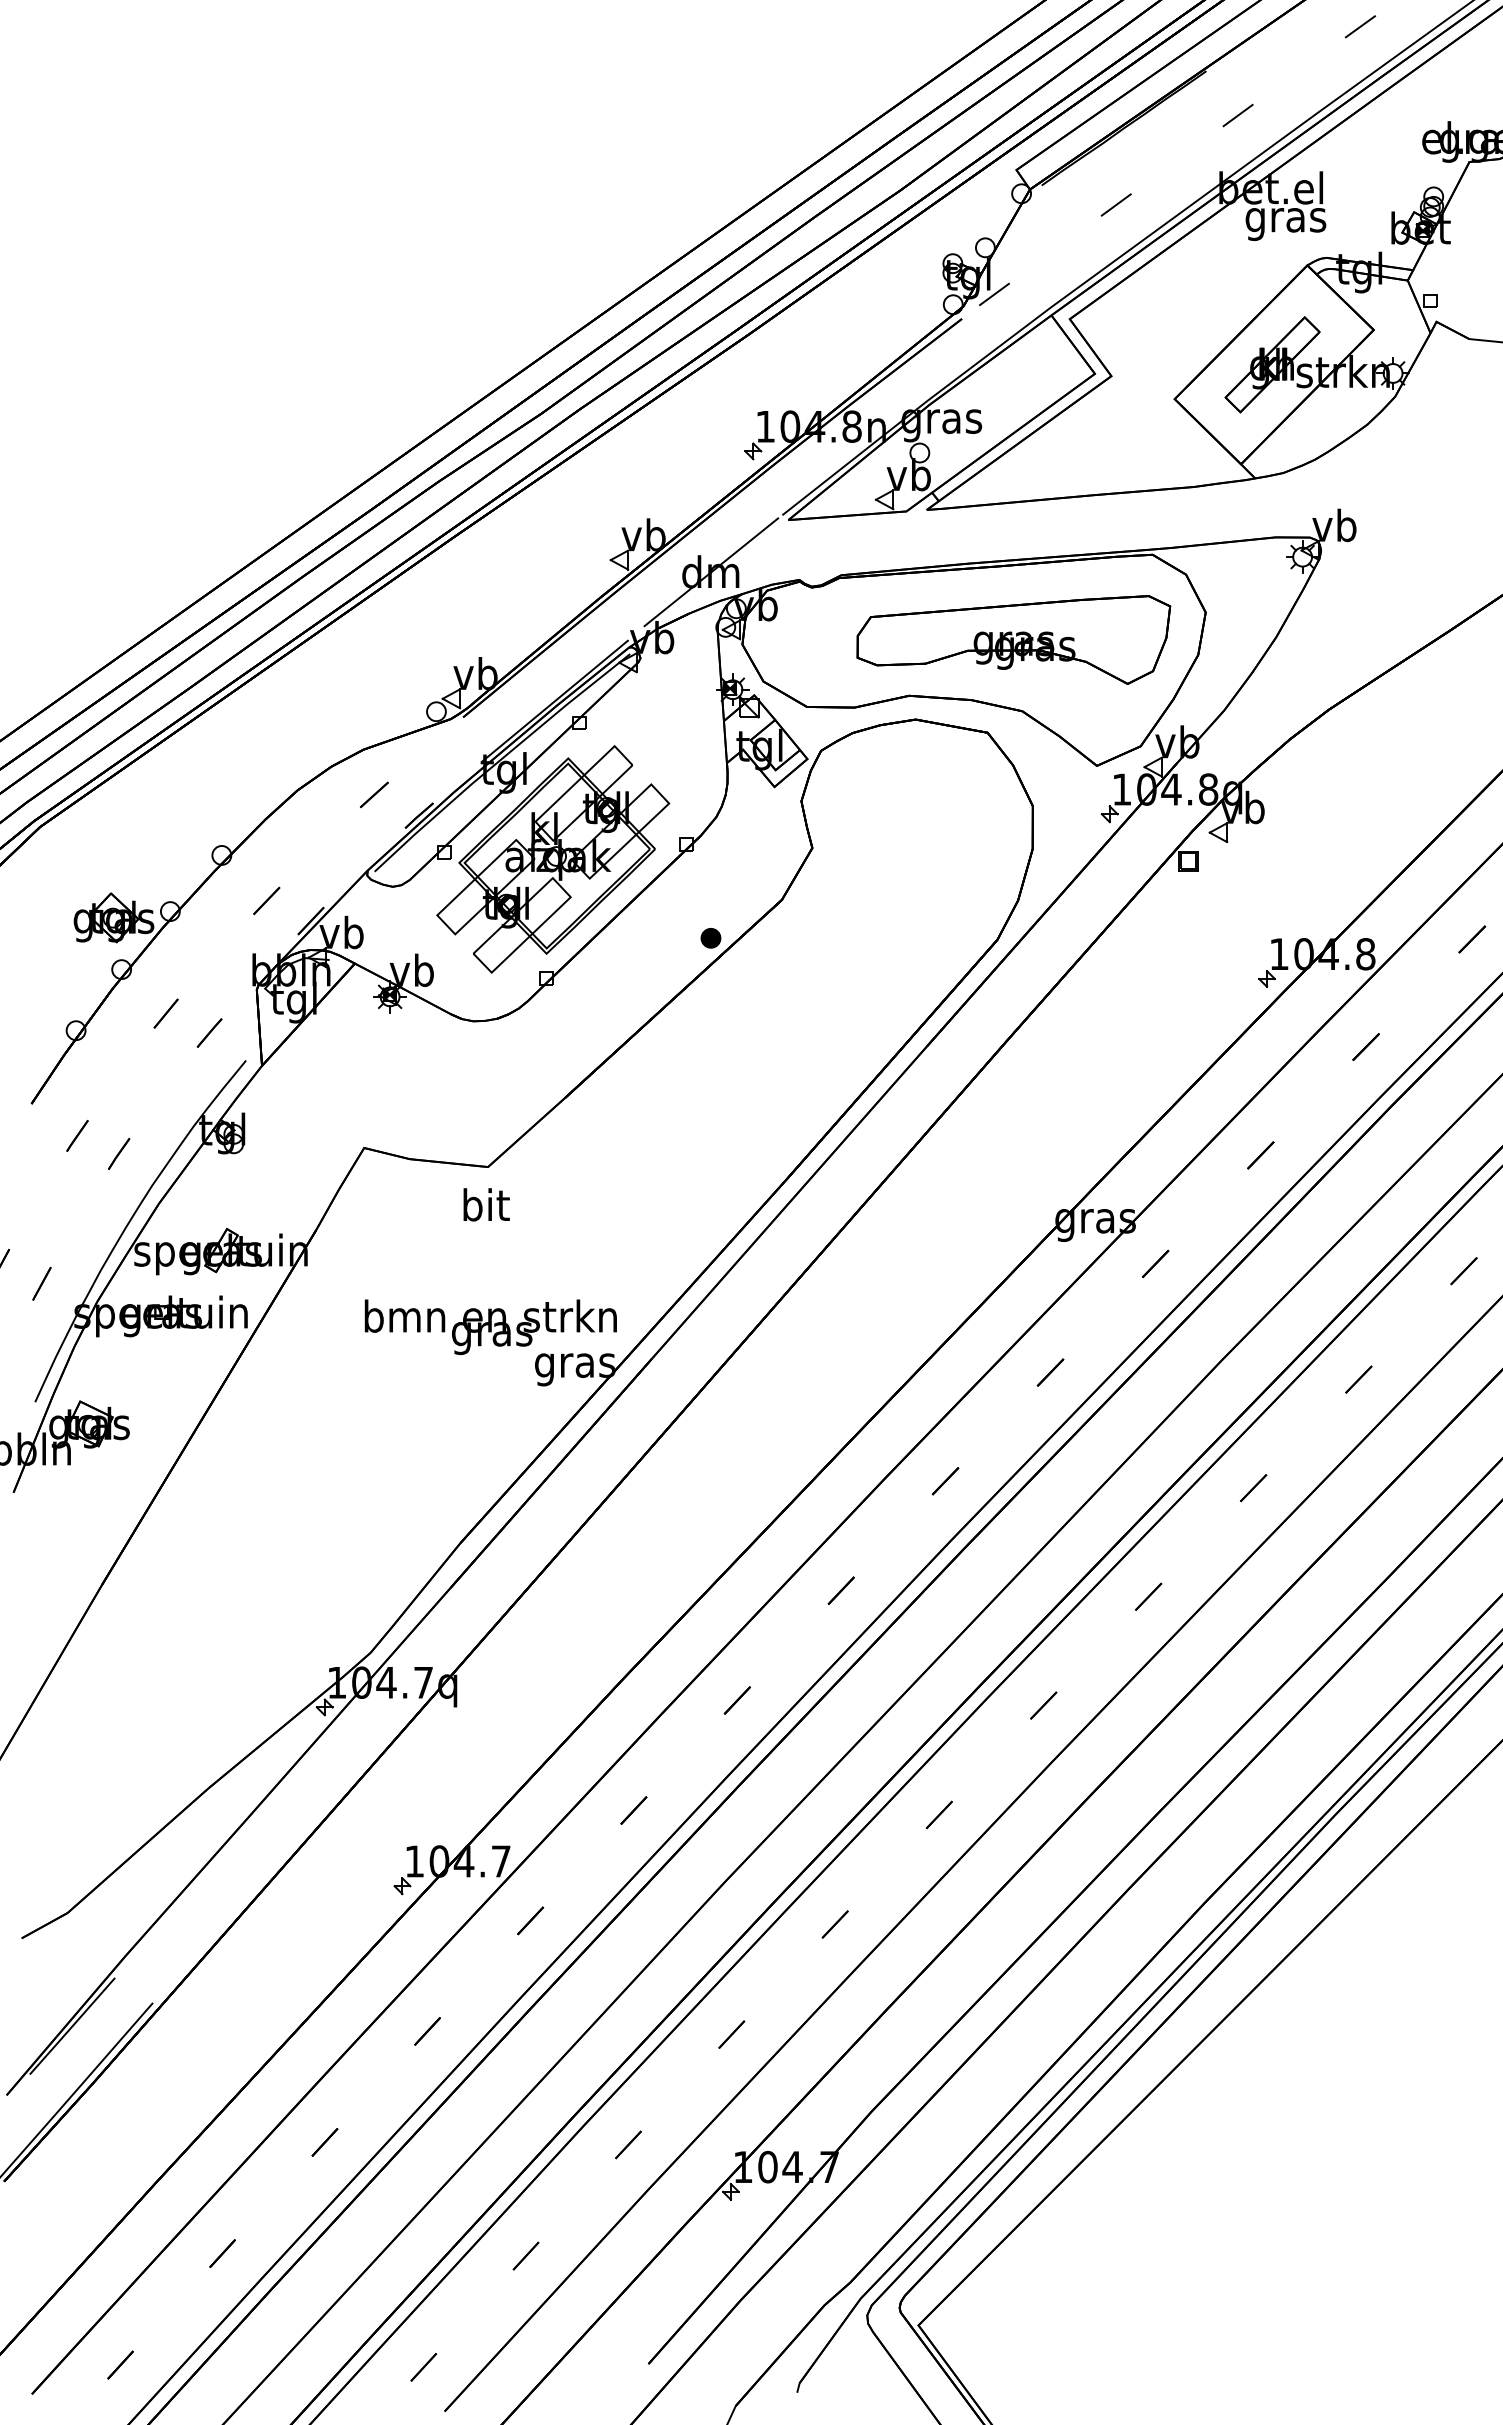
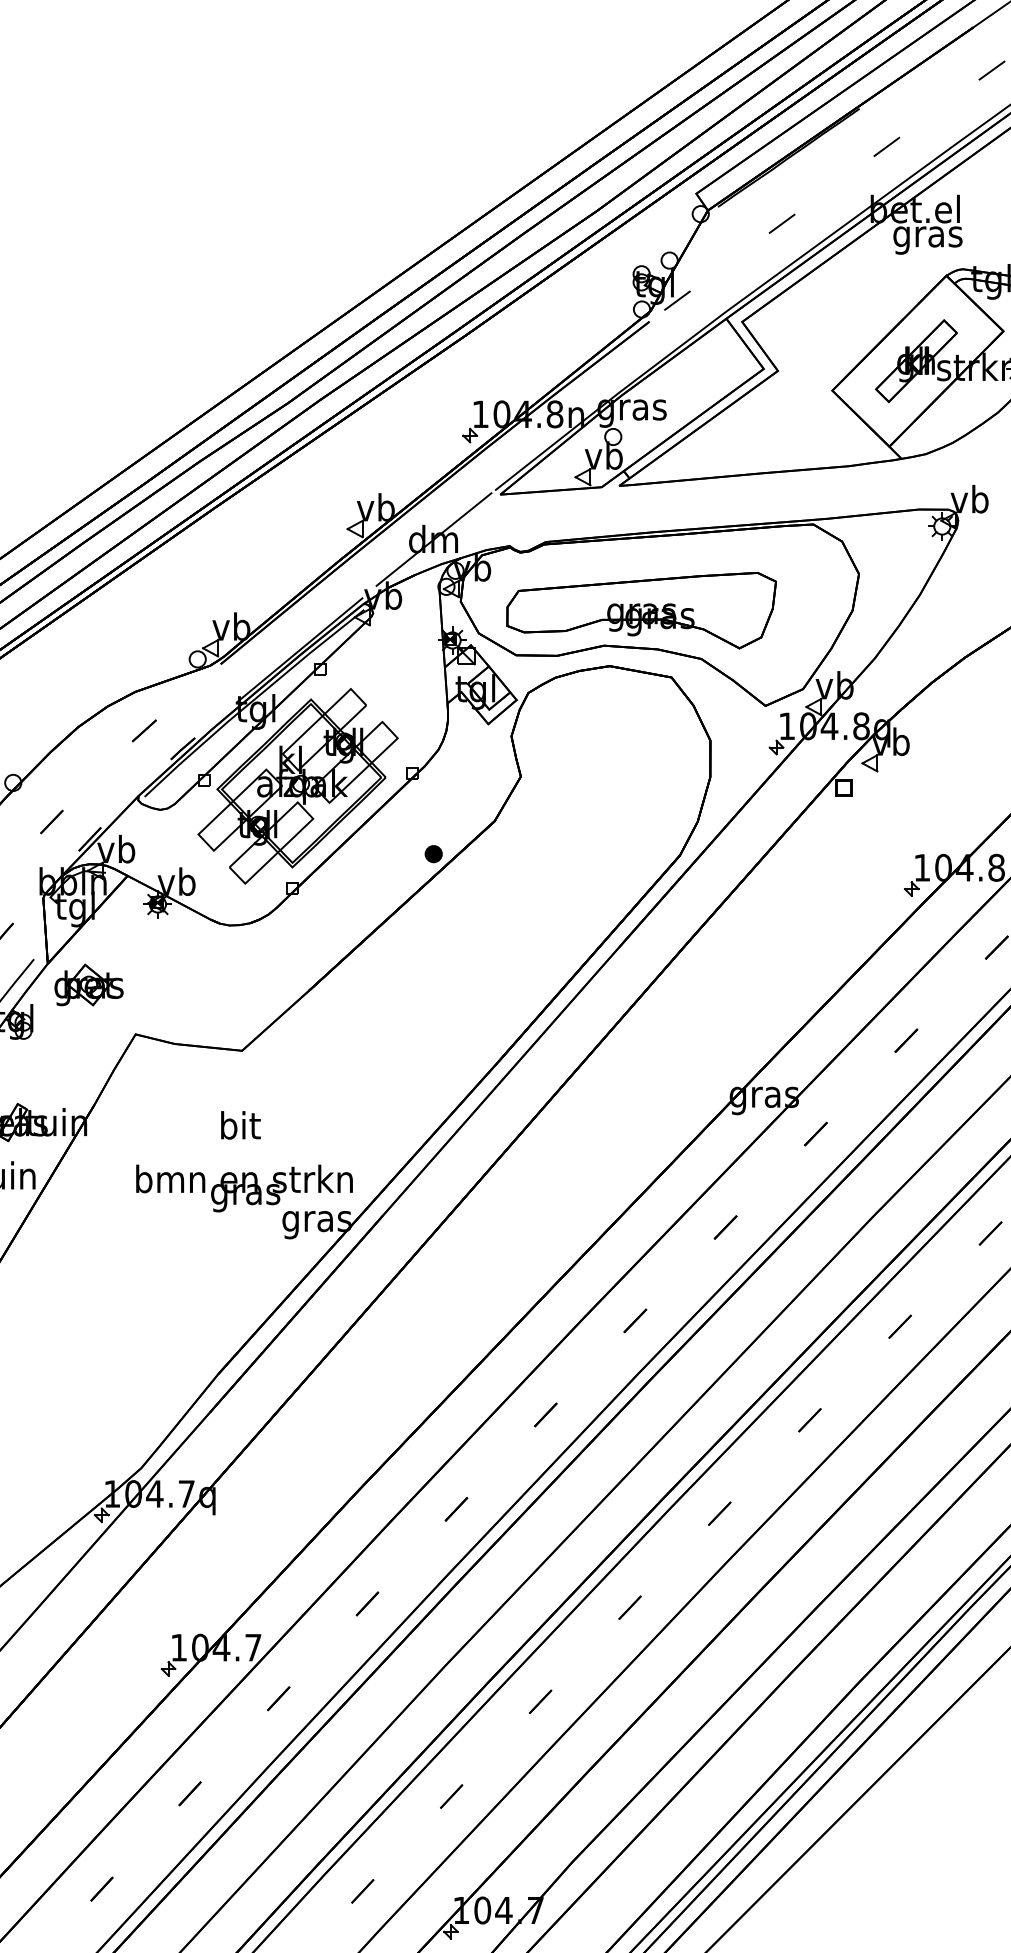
part: (1013, 639) -> (641, 610), moved
part: (309, 1090) -> (88, 984), added
text: (486, 1204) -> (240, 1125), moved

